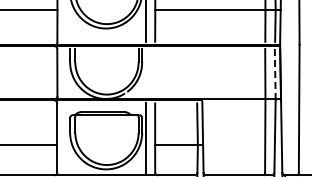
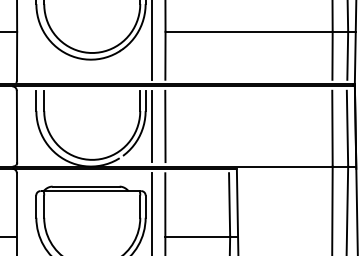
line: (146, 72) -> (152, 126), added
line: (155, 72) -> (165, 126), added
line: (275, 74) -> (347, 129), dashed -> solid

